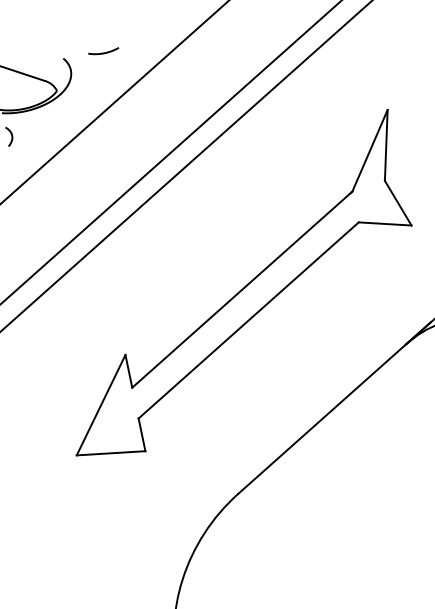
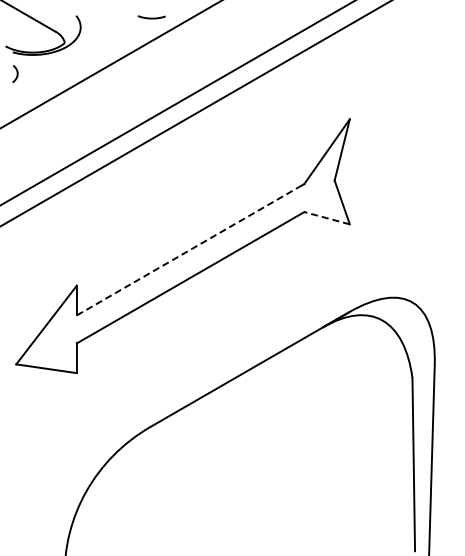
curve: (103, 52) -> (151, 17), moved
line: (385, 224) -> (327, 218), solid -> dashed
line: (243, 289) -> (191, 249), solid -> dashed

